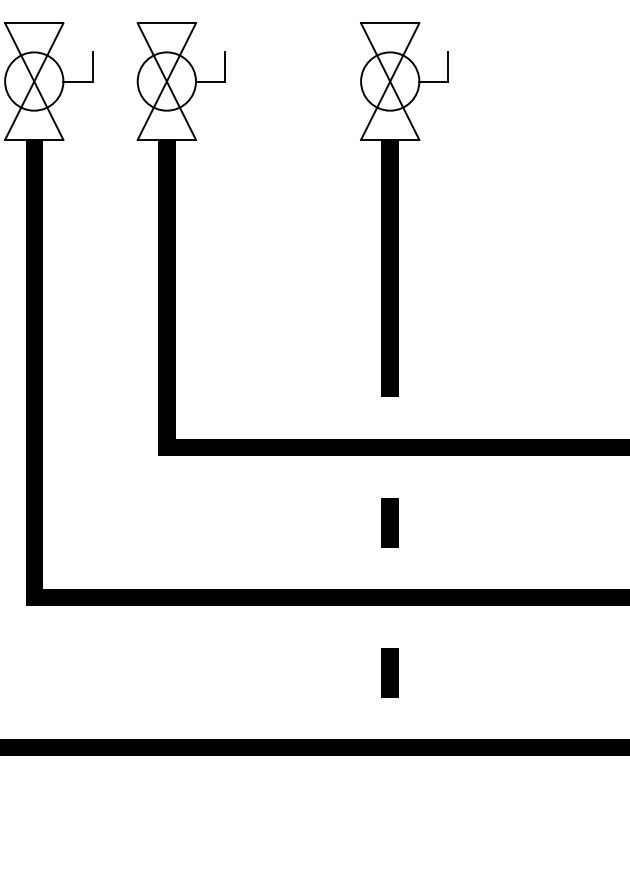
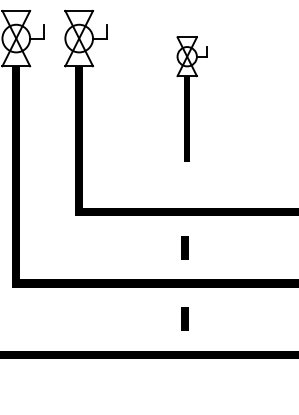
part: (403, 207) -> (191, 98), size x0.7

